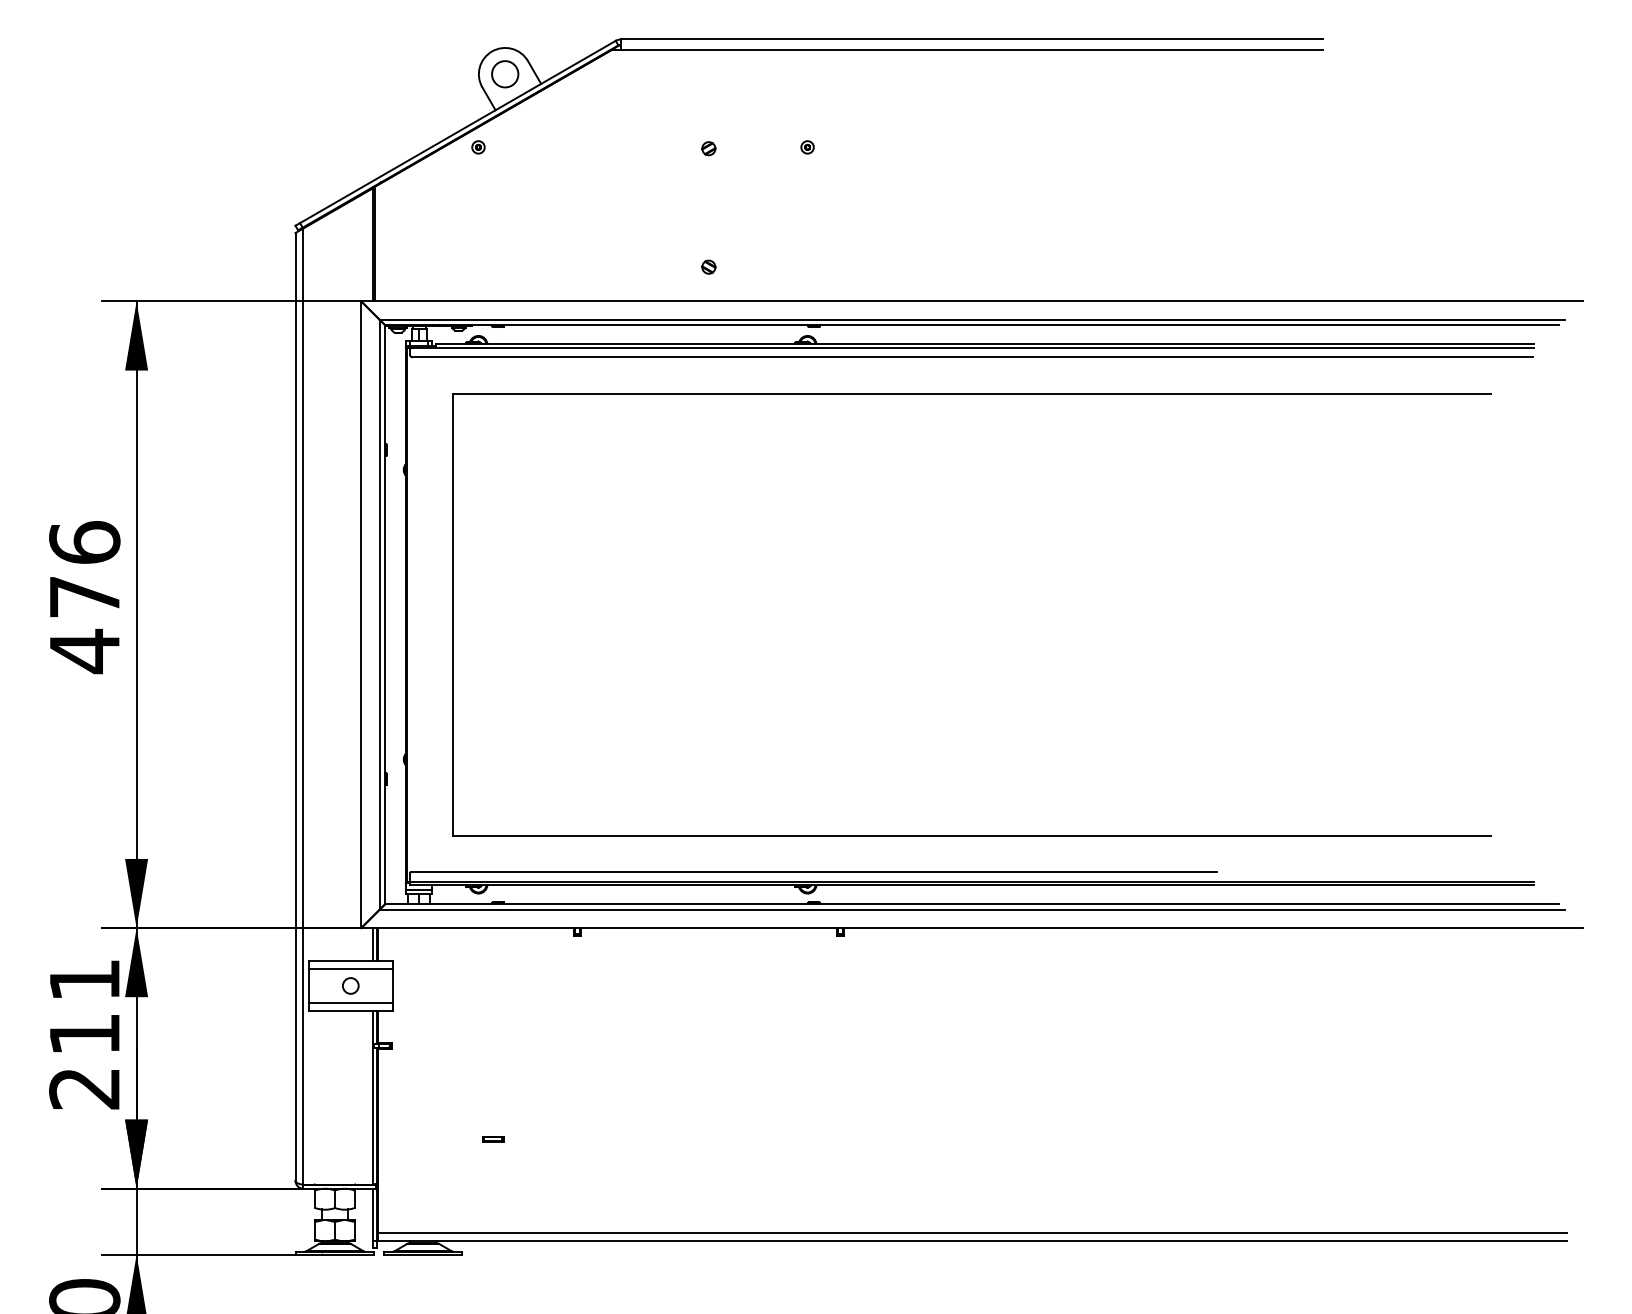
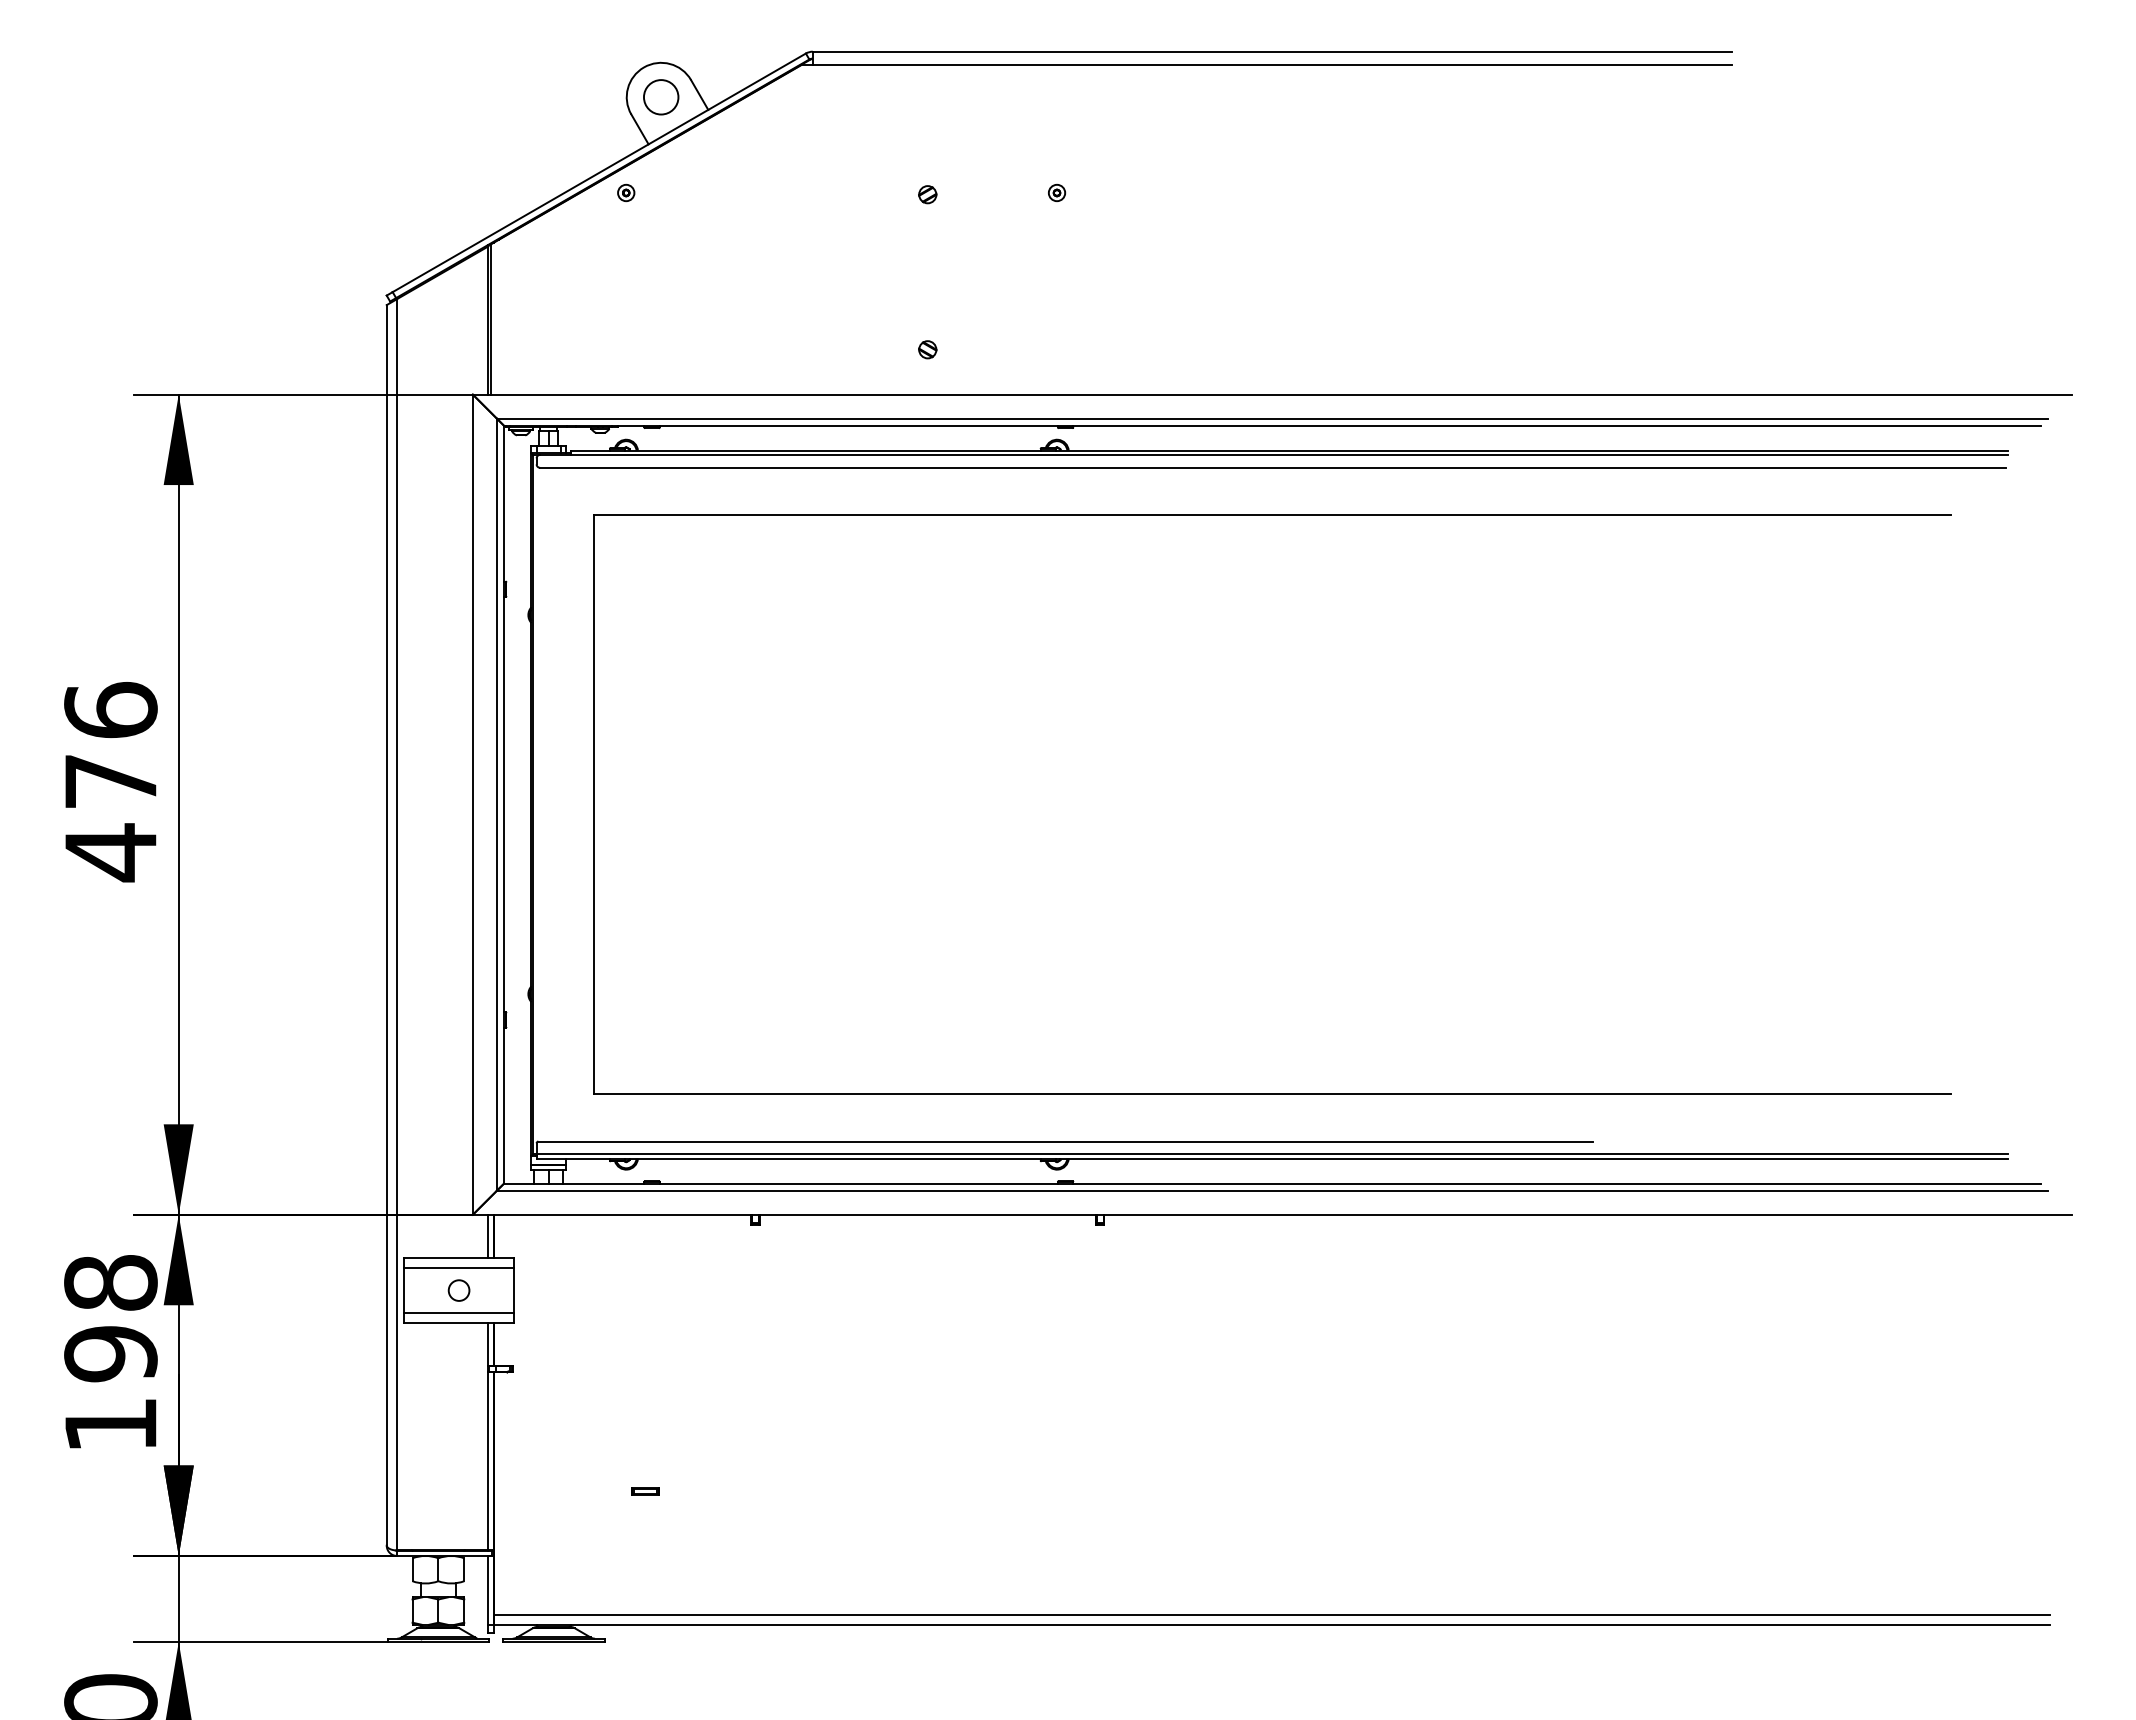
text: (84, 1034) -> (110, 1353), 211 -> 198

